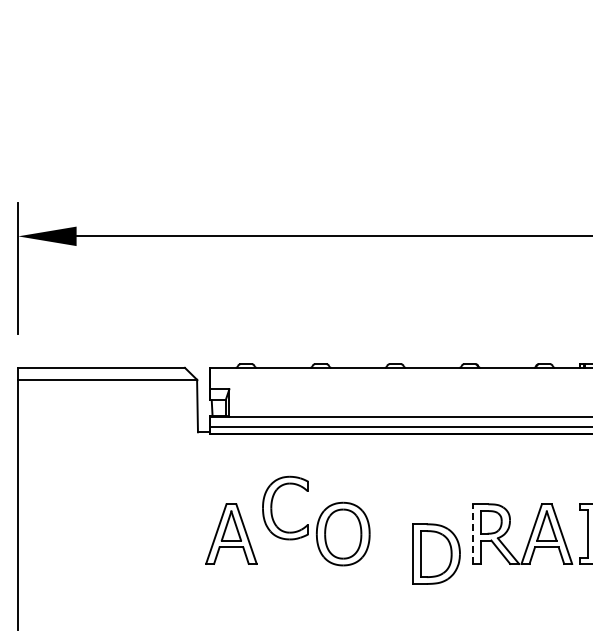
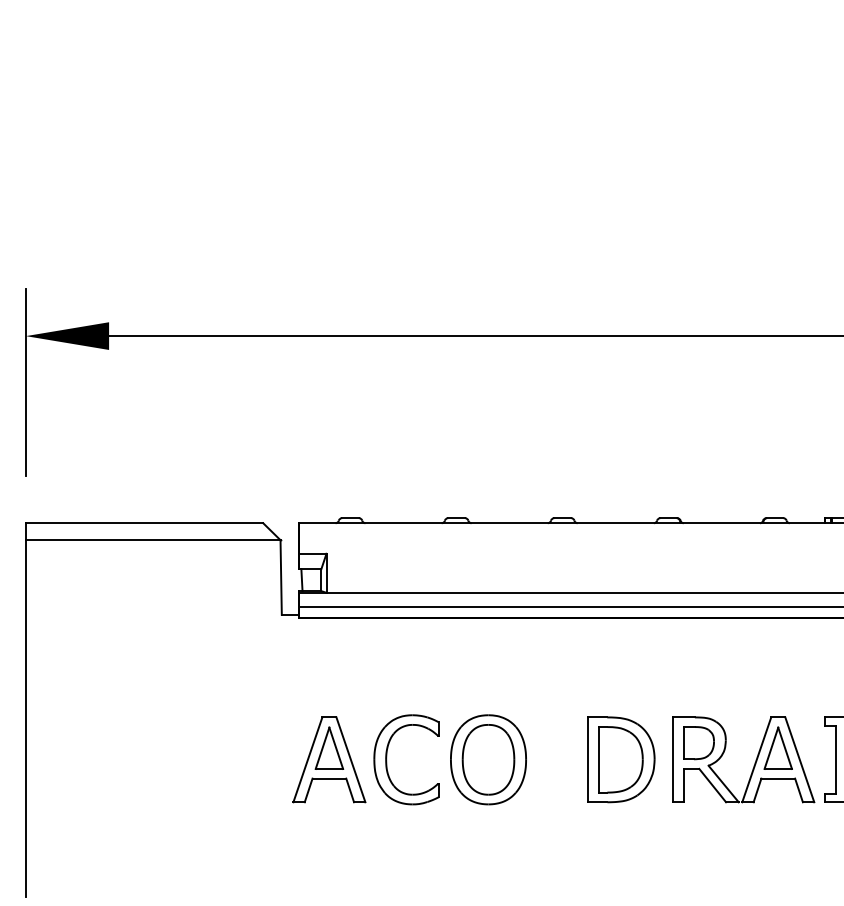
part: (272, 507) -> (387, 758), moved
line: (473, 534) -> (673, 760), dashed -> solid
part: (436, 553) -> (621, 758), moved

